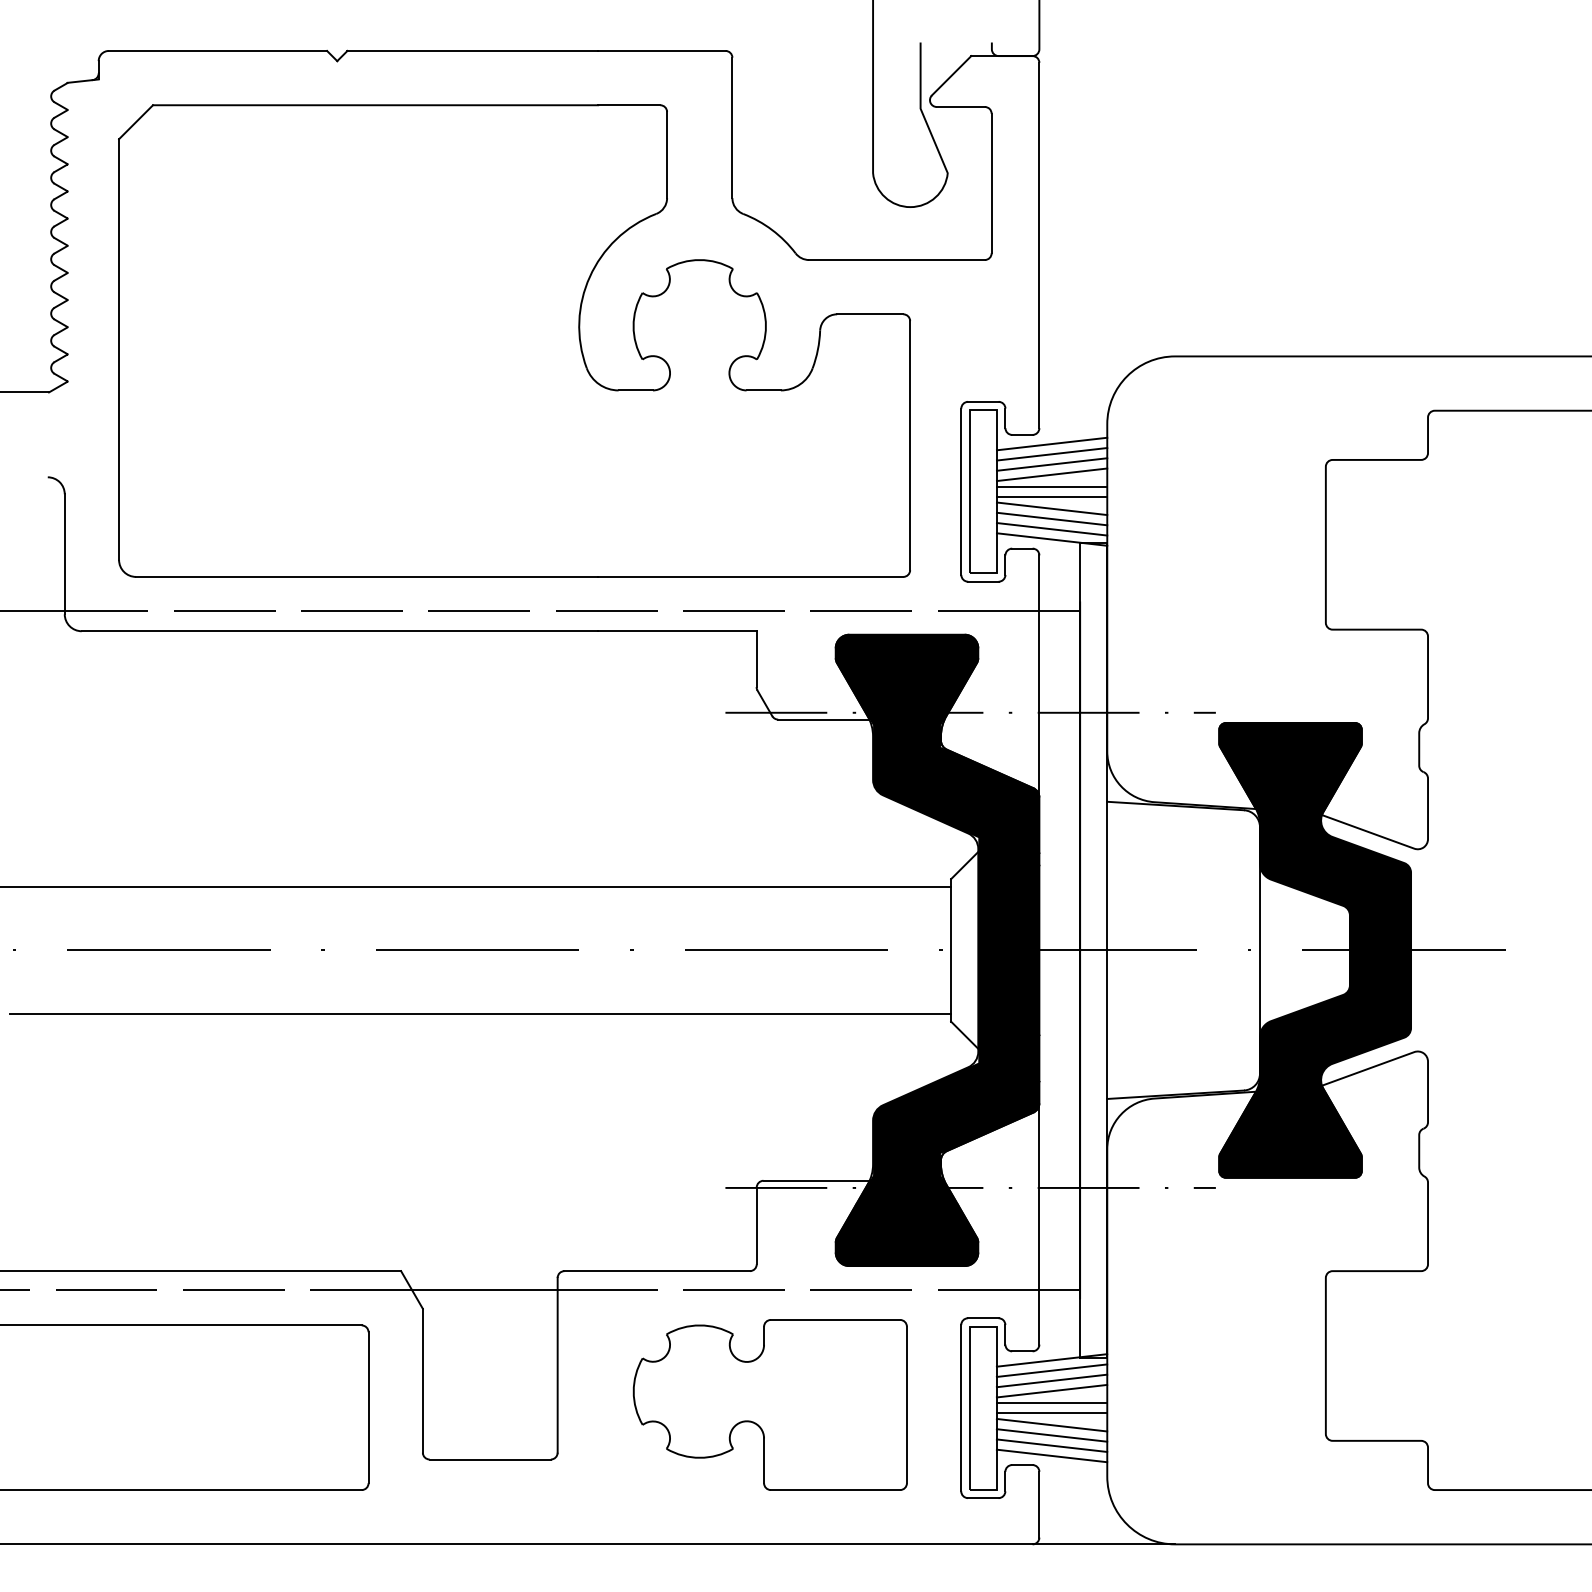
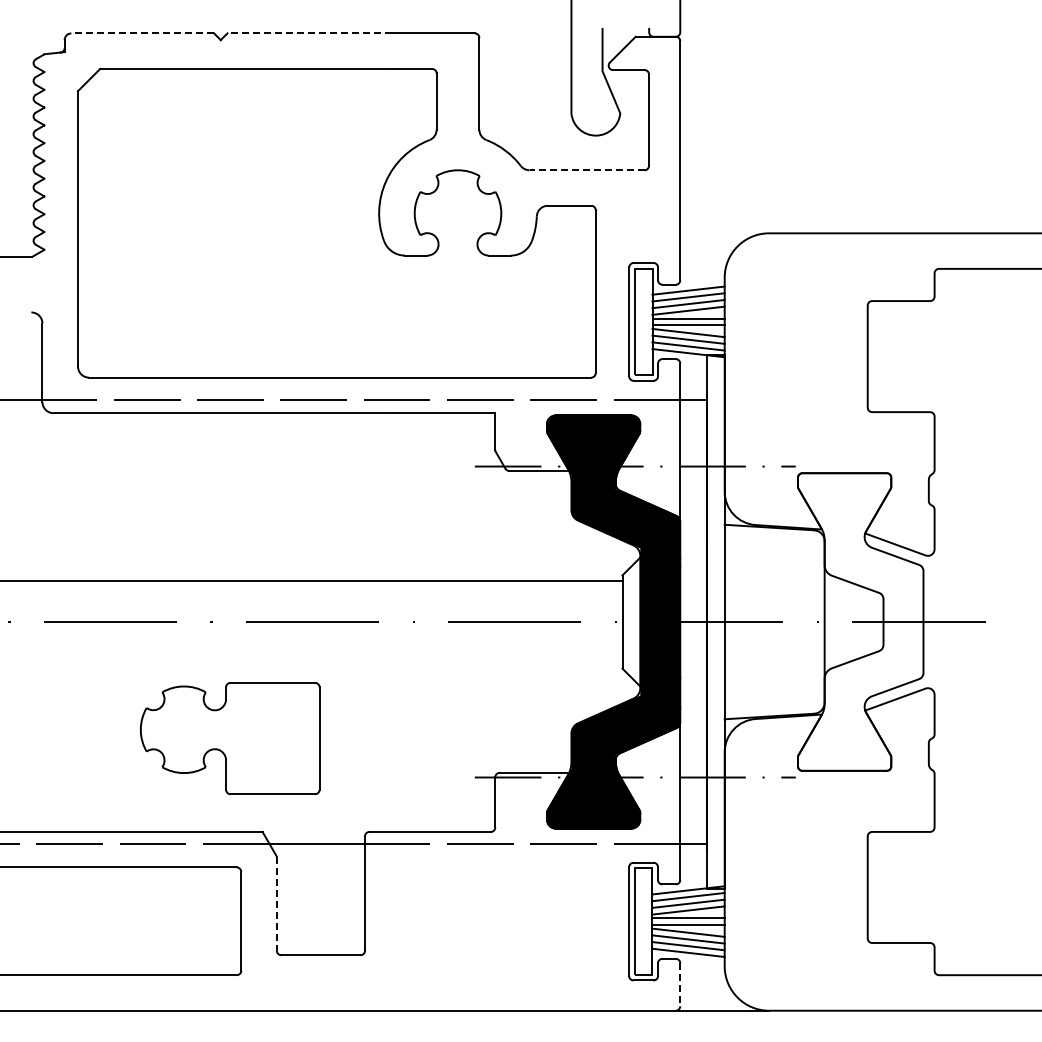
line: (217, 51) -> (142, 33), solid -> dashed
line: (472, 51) -> (309, 33), solid -> dashed
line: (897, 260) -> (587, 170), solid -> dashed
fill: (1314, 949) -> (860, 621), removed
line: (480, 1013) -> (314, 663), removed
line: (422, 1382) -> (276, 904), solid -> dashed
part: (770, 1404) -> (230, 738), moved
line: (1039, 1504) -> (680, 984), solid -> dashed

